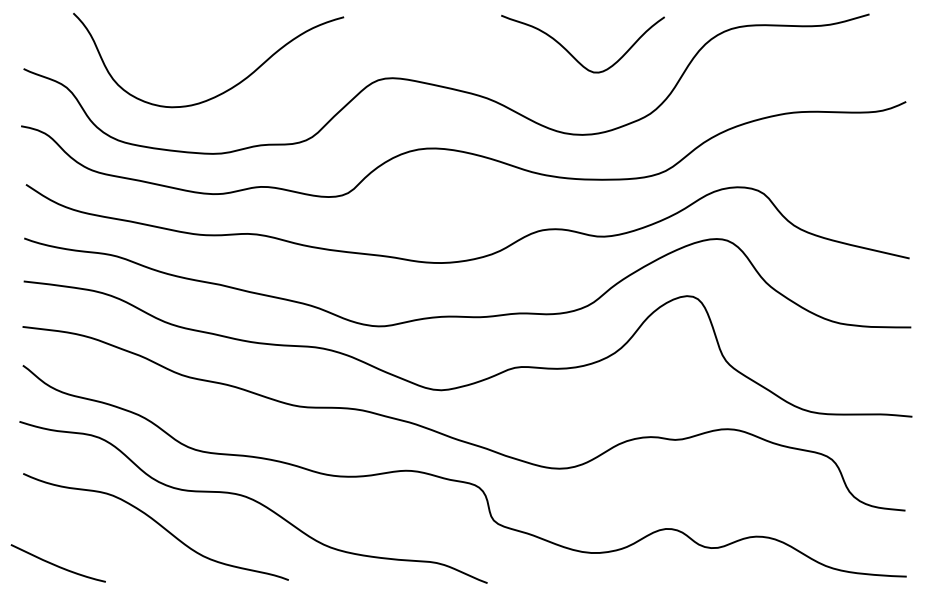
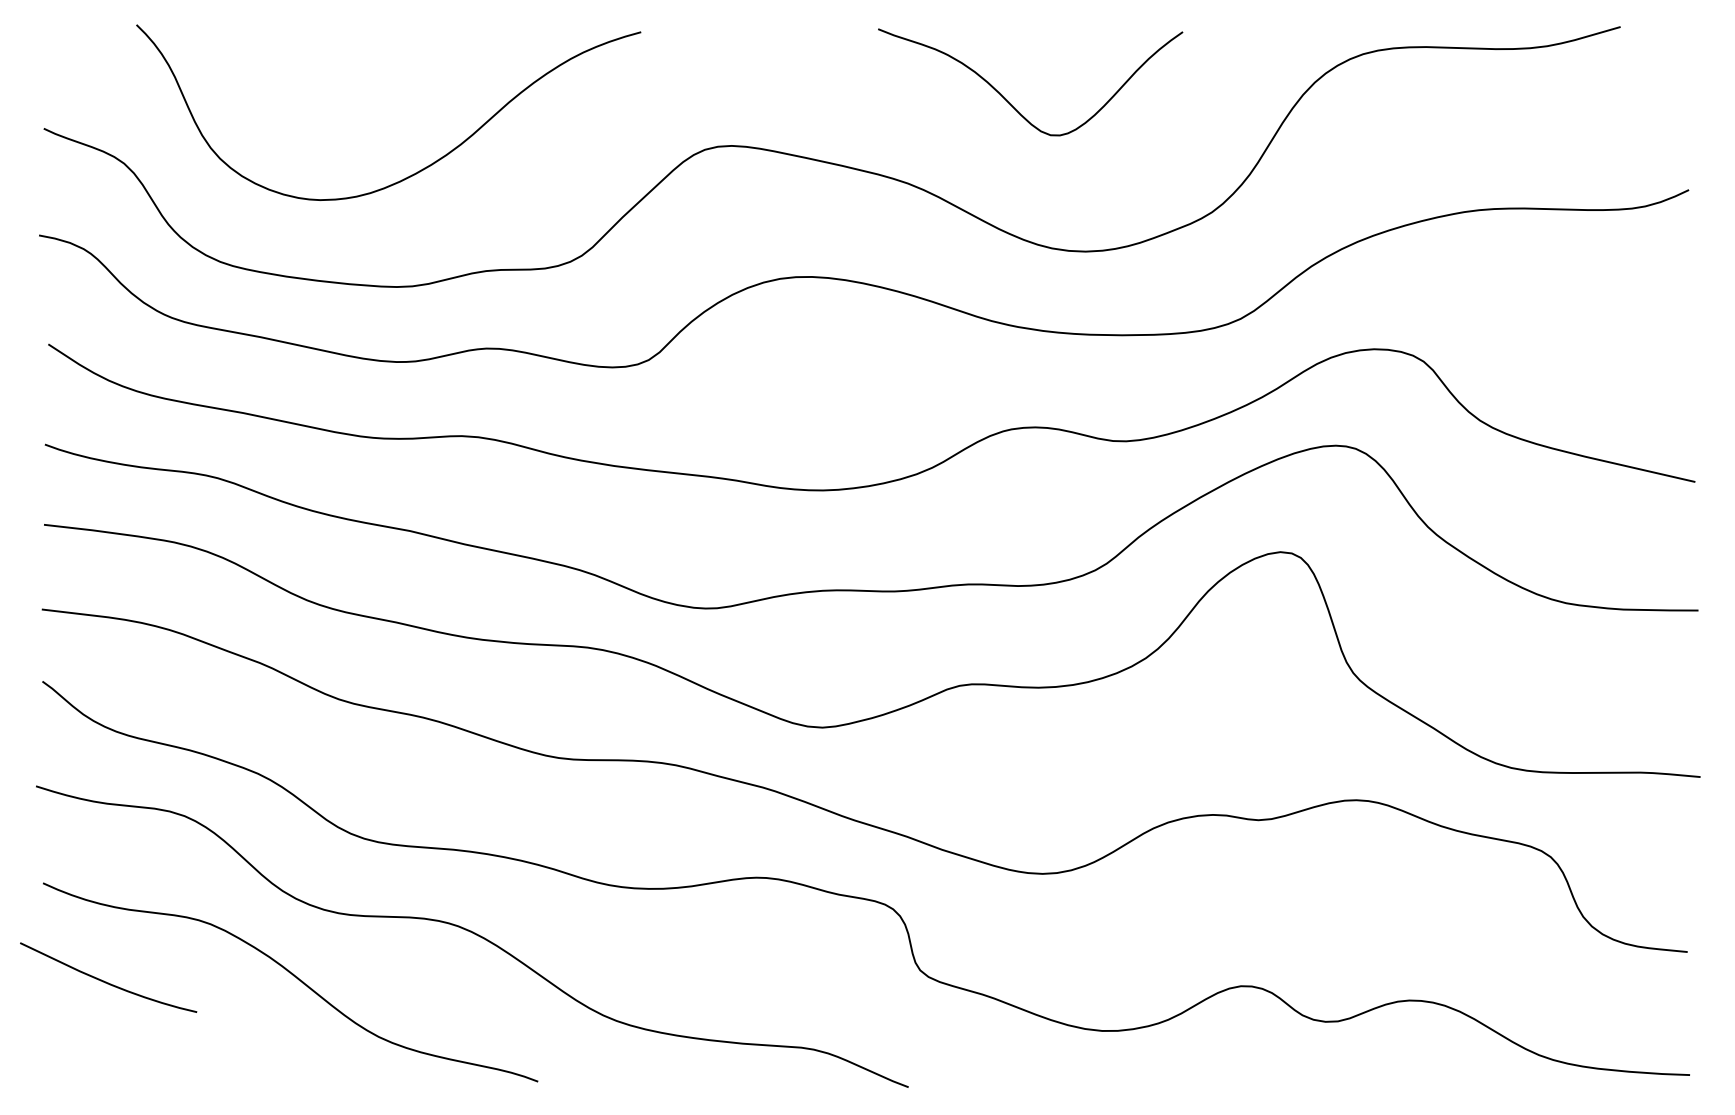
curve: (571, 53) -> (1009, 99), moved
curve: (56, 564) -> (105, 979), moved

